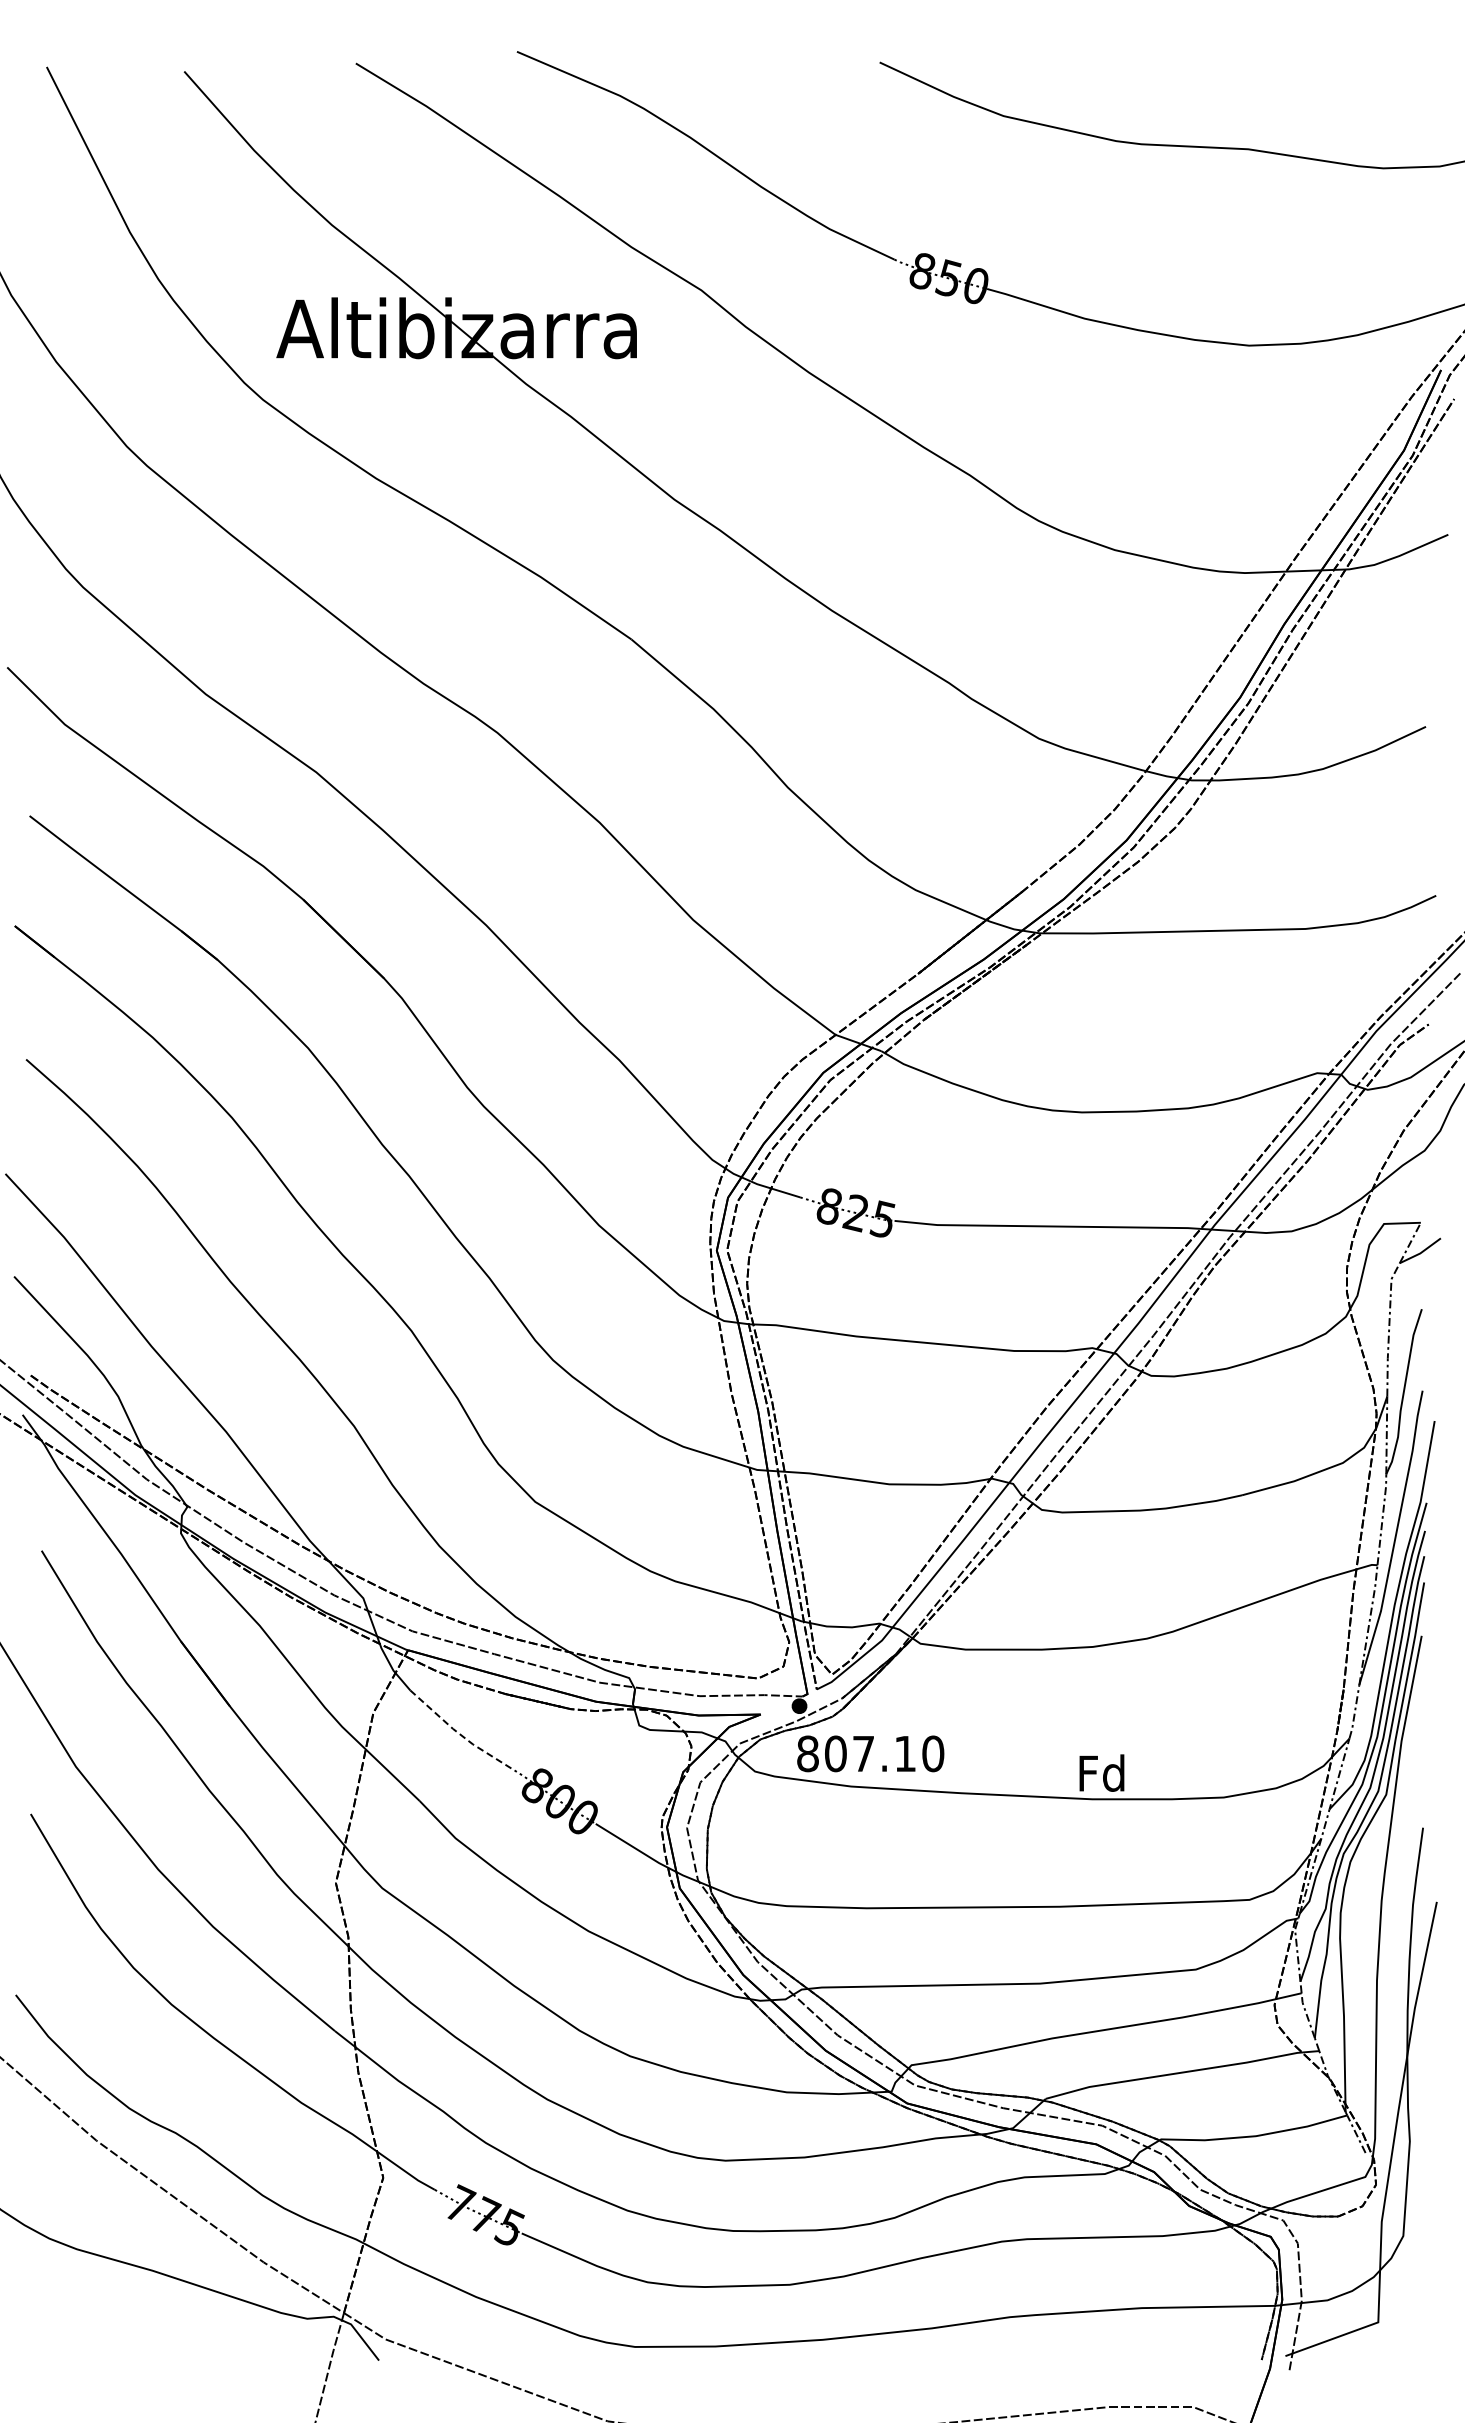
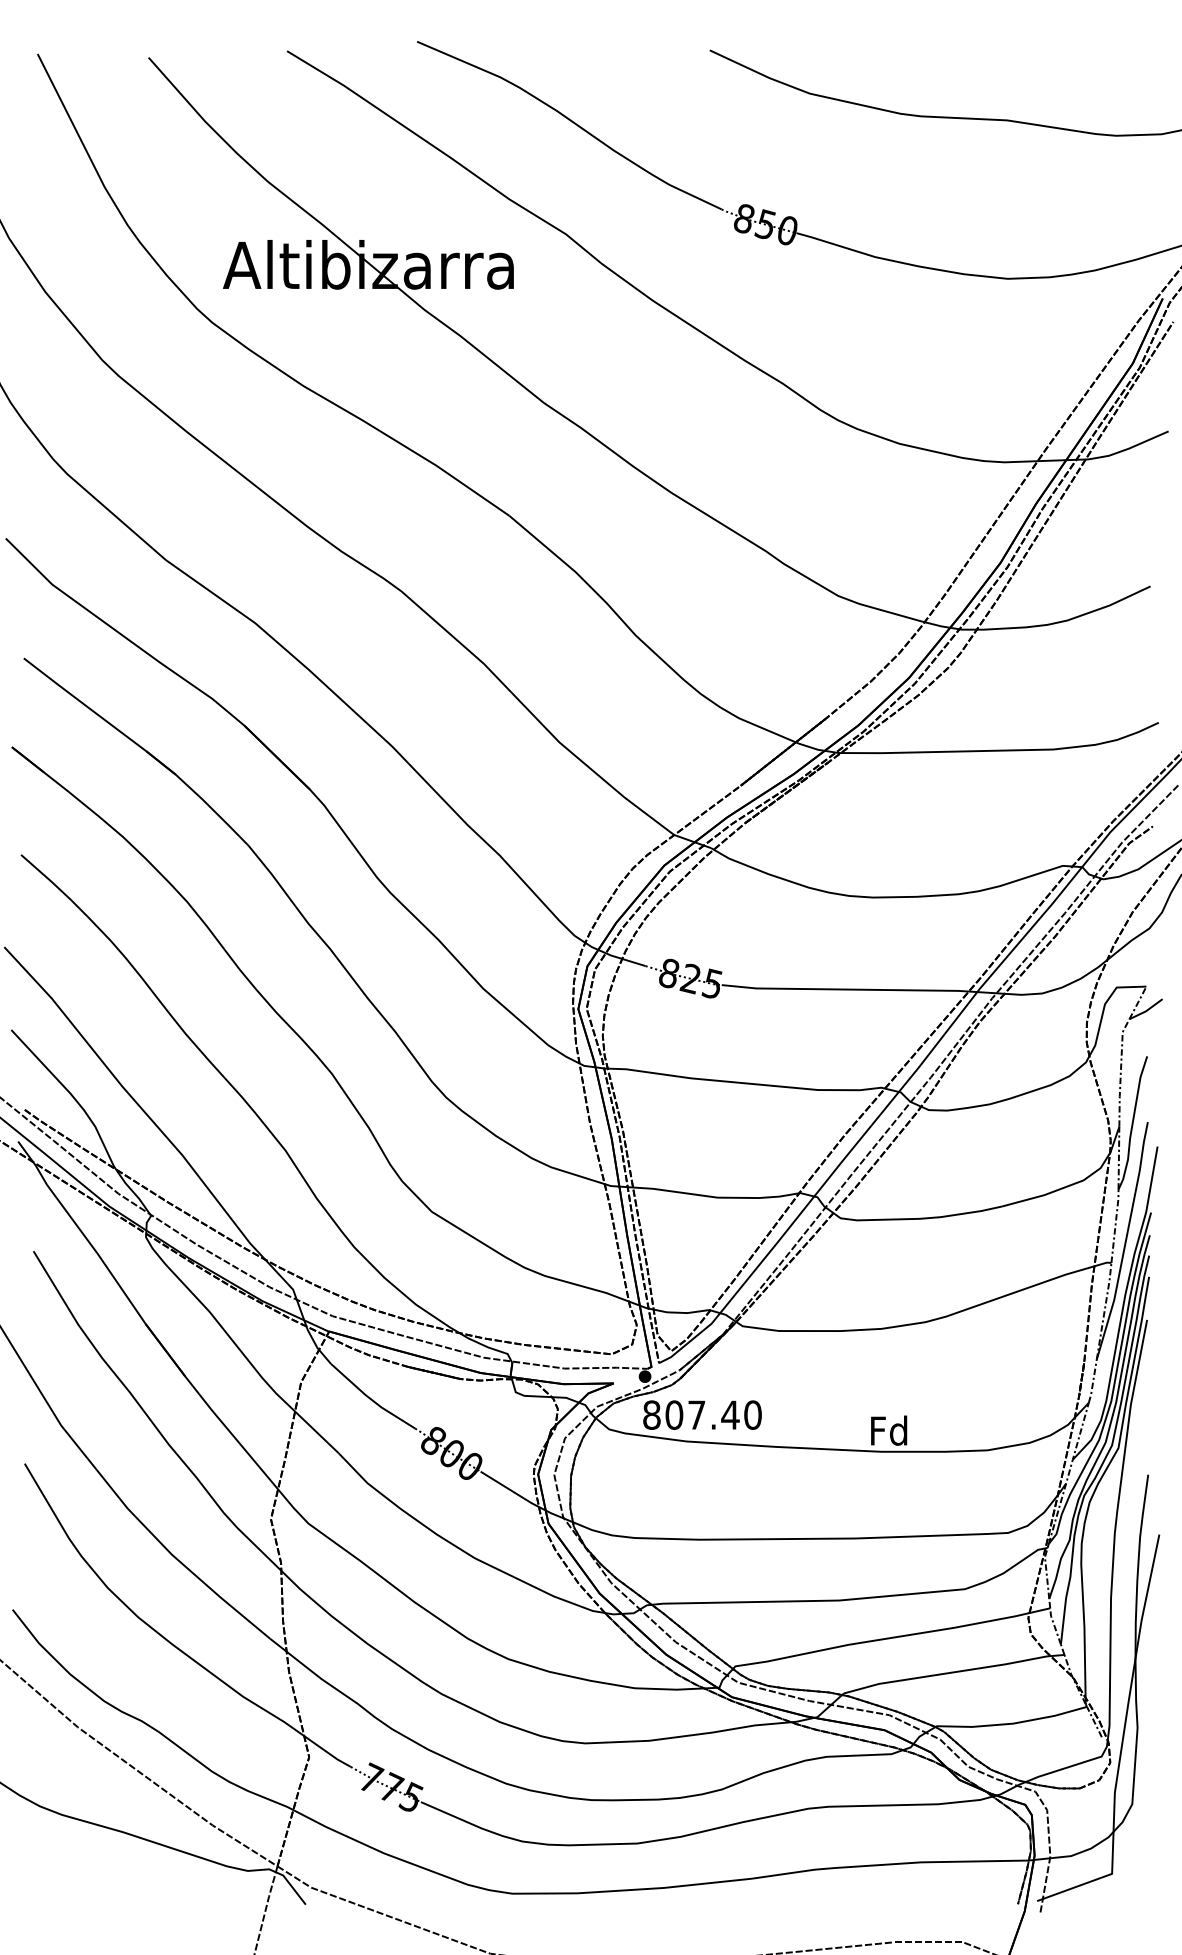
line: (459, 1734) -> (370, 1399), dashed -> solid
text: (904, 1753) -> (729, 1414), 807.10 -> 807.40

